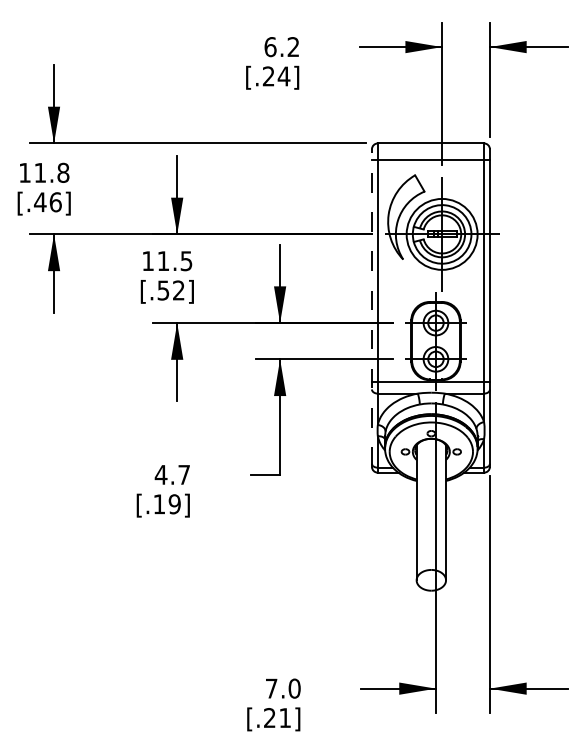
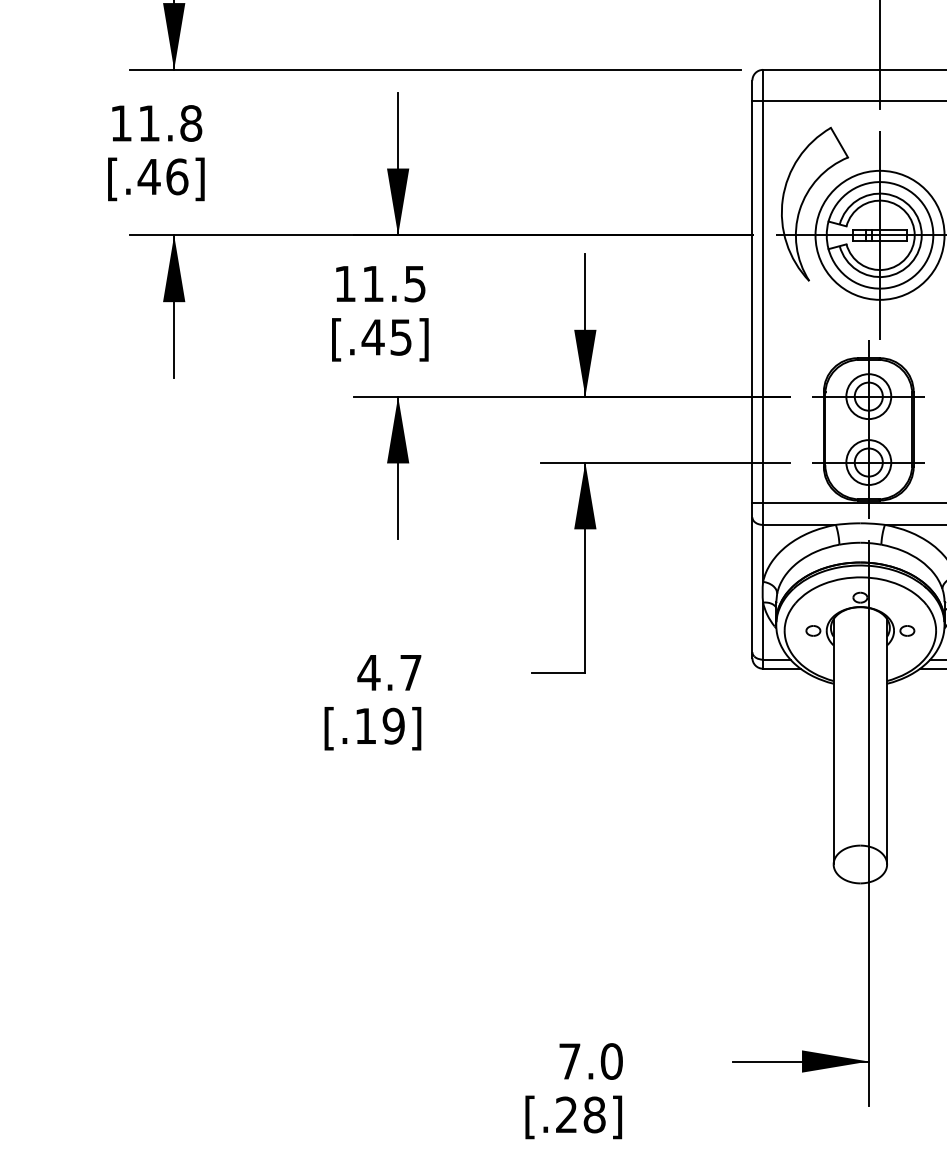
text: (170, 290) -> (385, 337), [.52] -> [.45]
line: (371, 308) -> (751, 370), dashed -> solid
text: (285, 718) -> (595, 1115), [.21] -> [.28]

